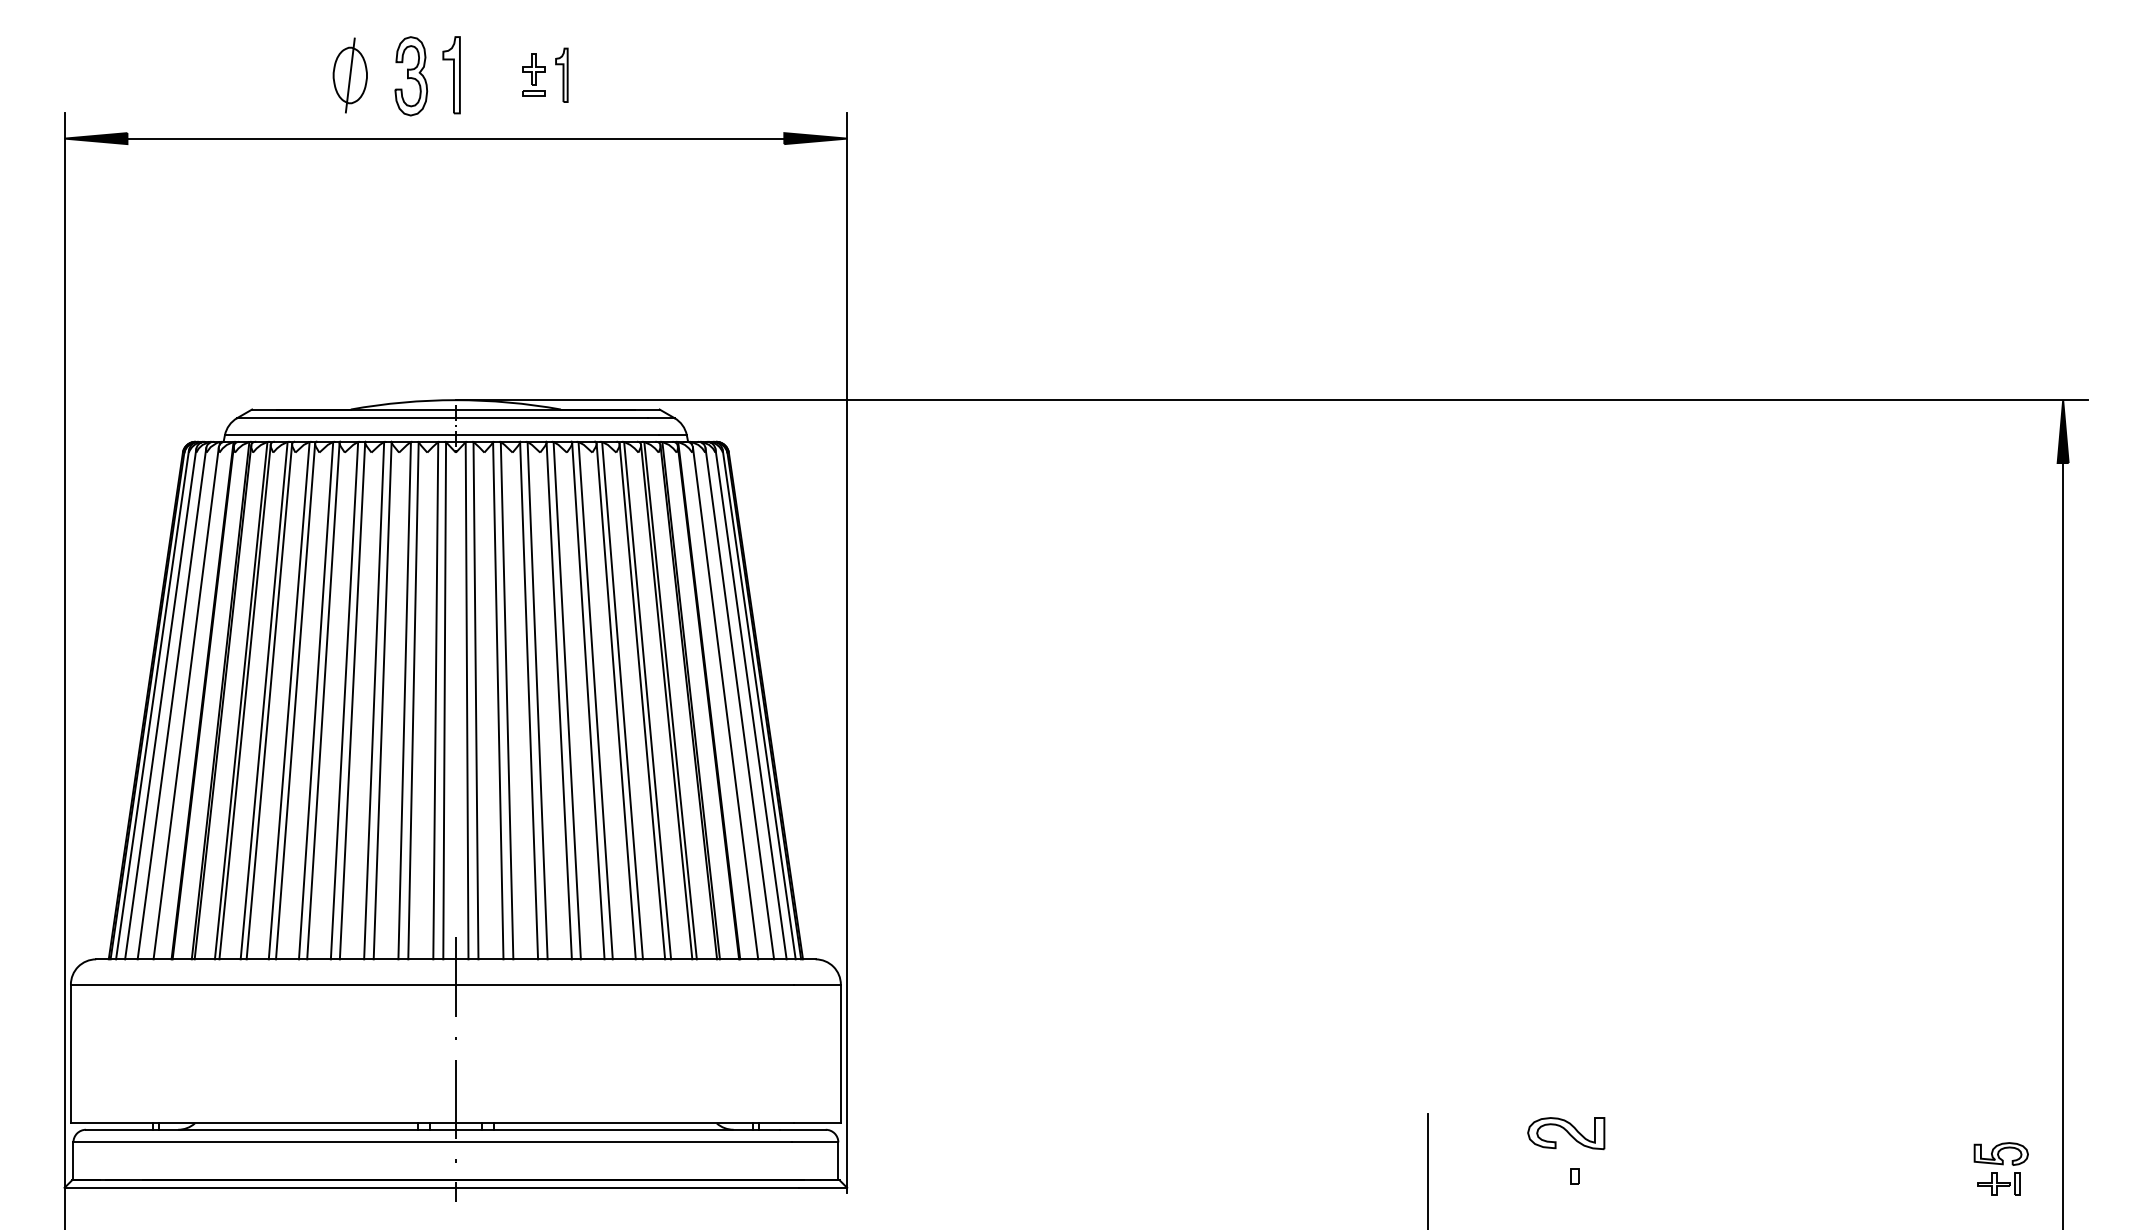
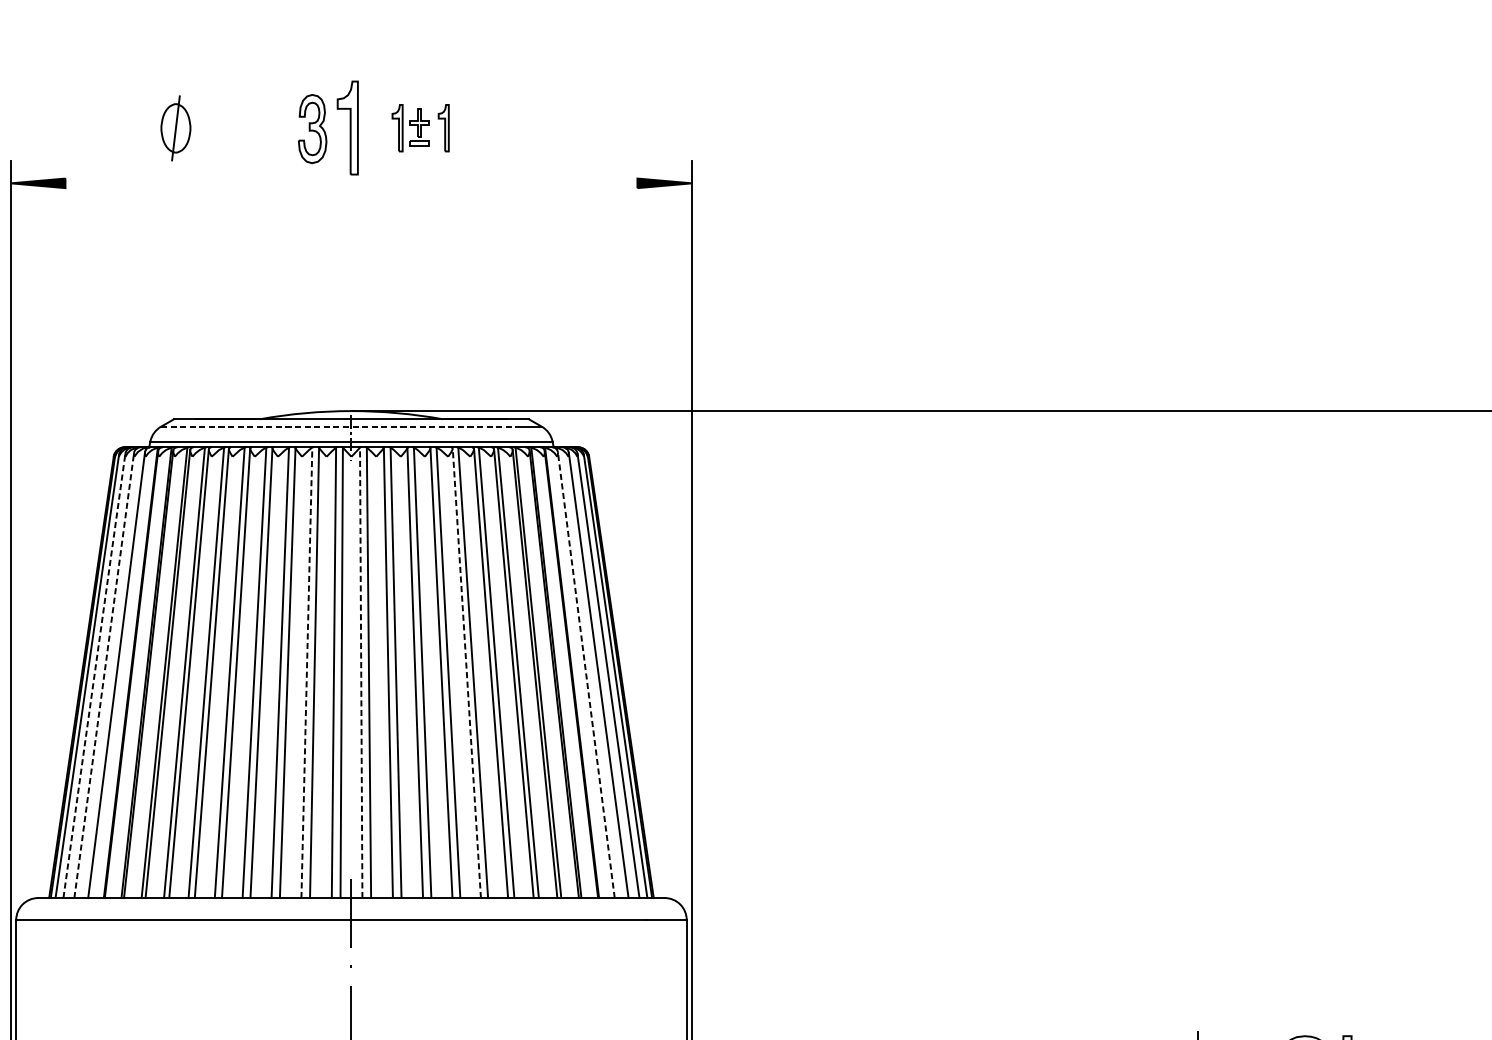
part: (508, 74) -> (397, 127), added
part: (349, 75) -> (175, 128), moved
part: (451, 75) -> (347, 128), size x1.4
line: (455, 138) -> (351, 183), removed
line: (443, 418) -> (340, 427), solid -> dashed
line: (404, 700) -> (306, 672), solid -> dashed
line: (467, 700) -> (361, 672), solid -> dashed
line: (588, 701) -> (466, 673), solid -> dashed
line: (725, 702) -> (586, 674), solid -> dashed
line: (160, 703) -> (94, 675), solid -> dashed
line: (171, 703) -> (103, 675), solid -> dashed

